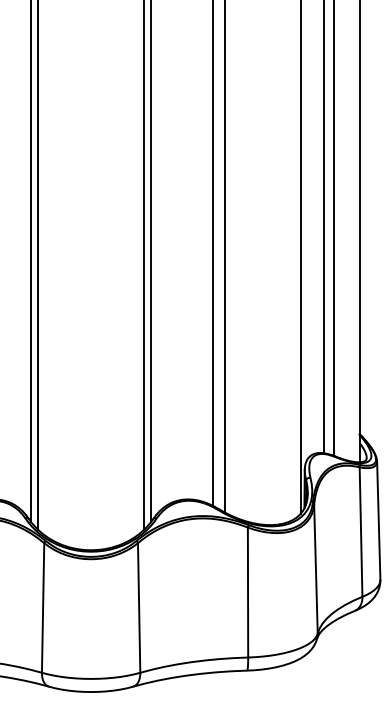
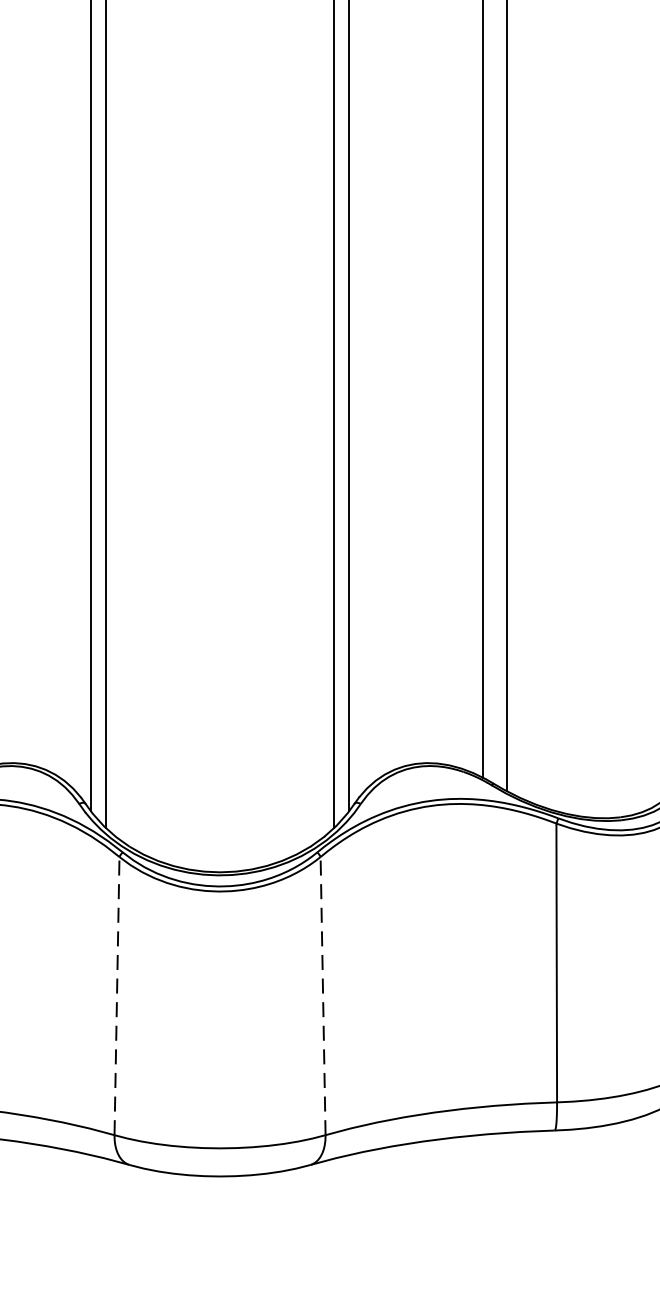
line: (43, 607) -> (117, 995), solid -> dashed
line: (139, 607) -> (323, 995), solid -> dashed

